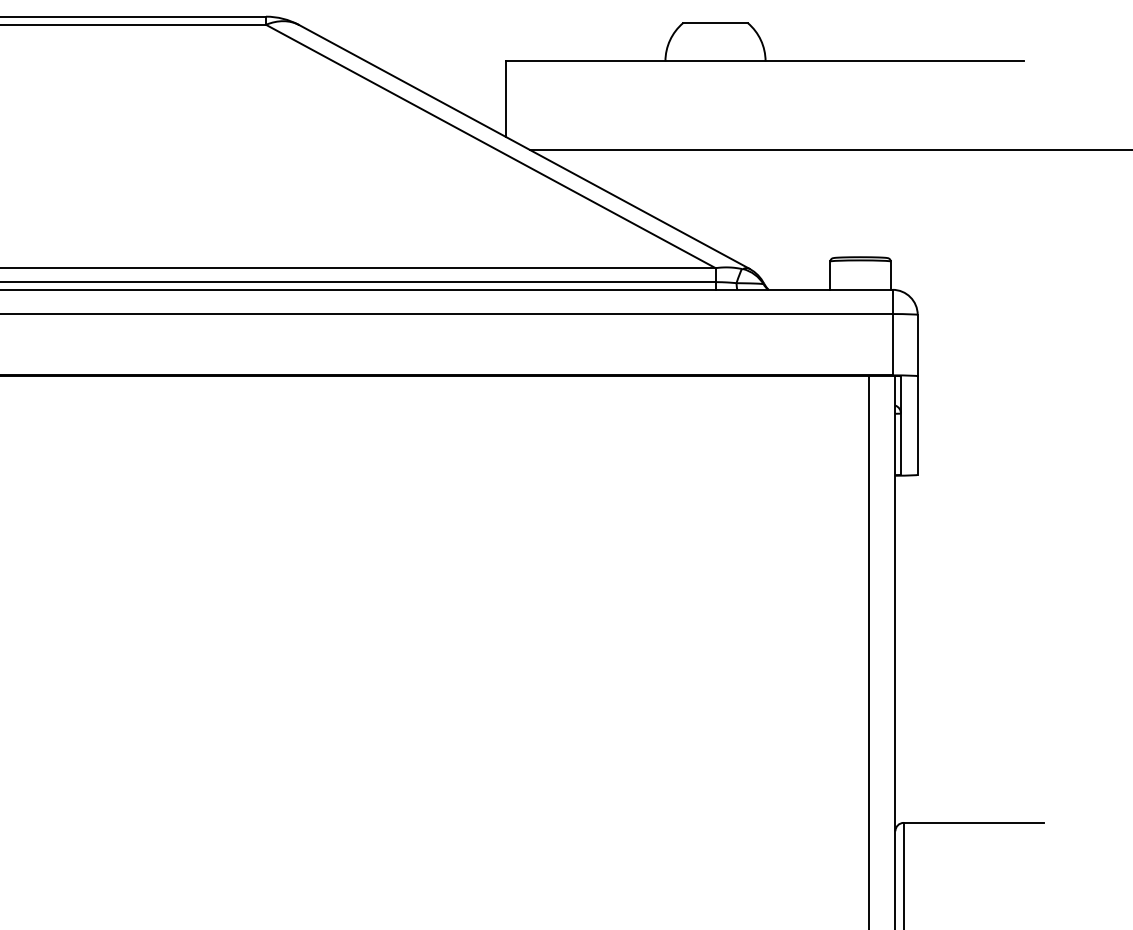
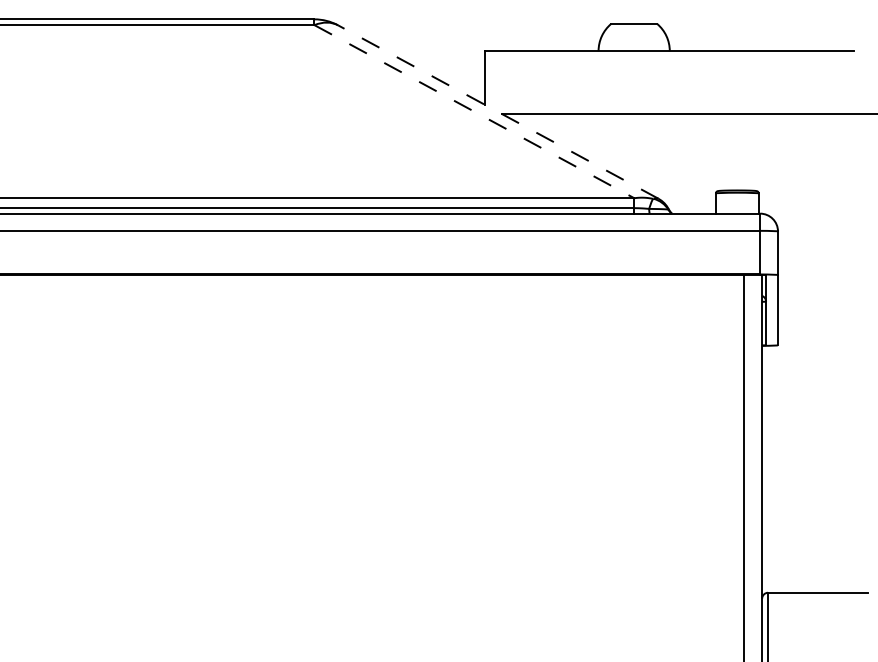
line: (490, 146) -> (474, 111), solid -> dashed
line: (523, 146) -> (497, 111), solid -> dashed

